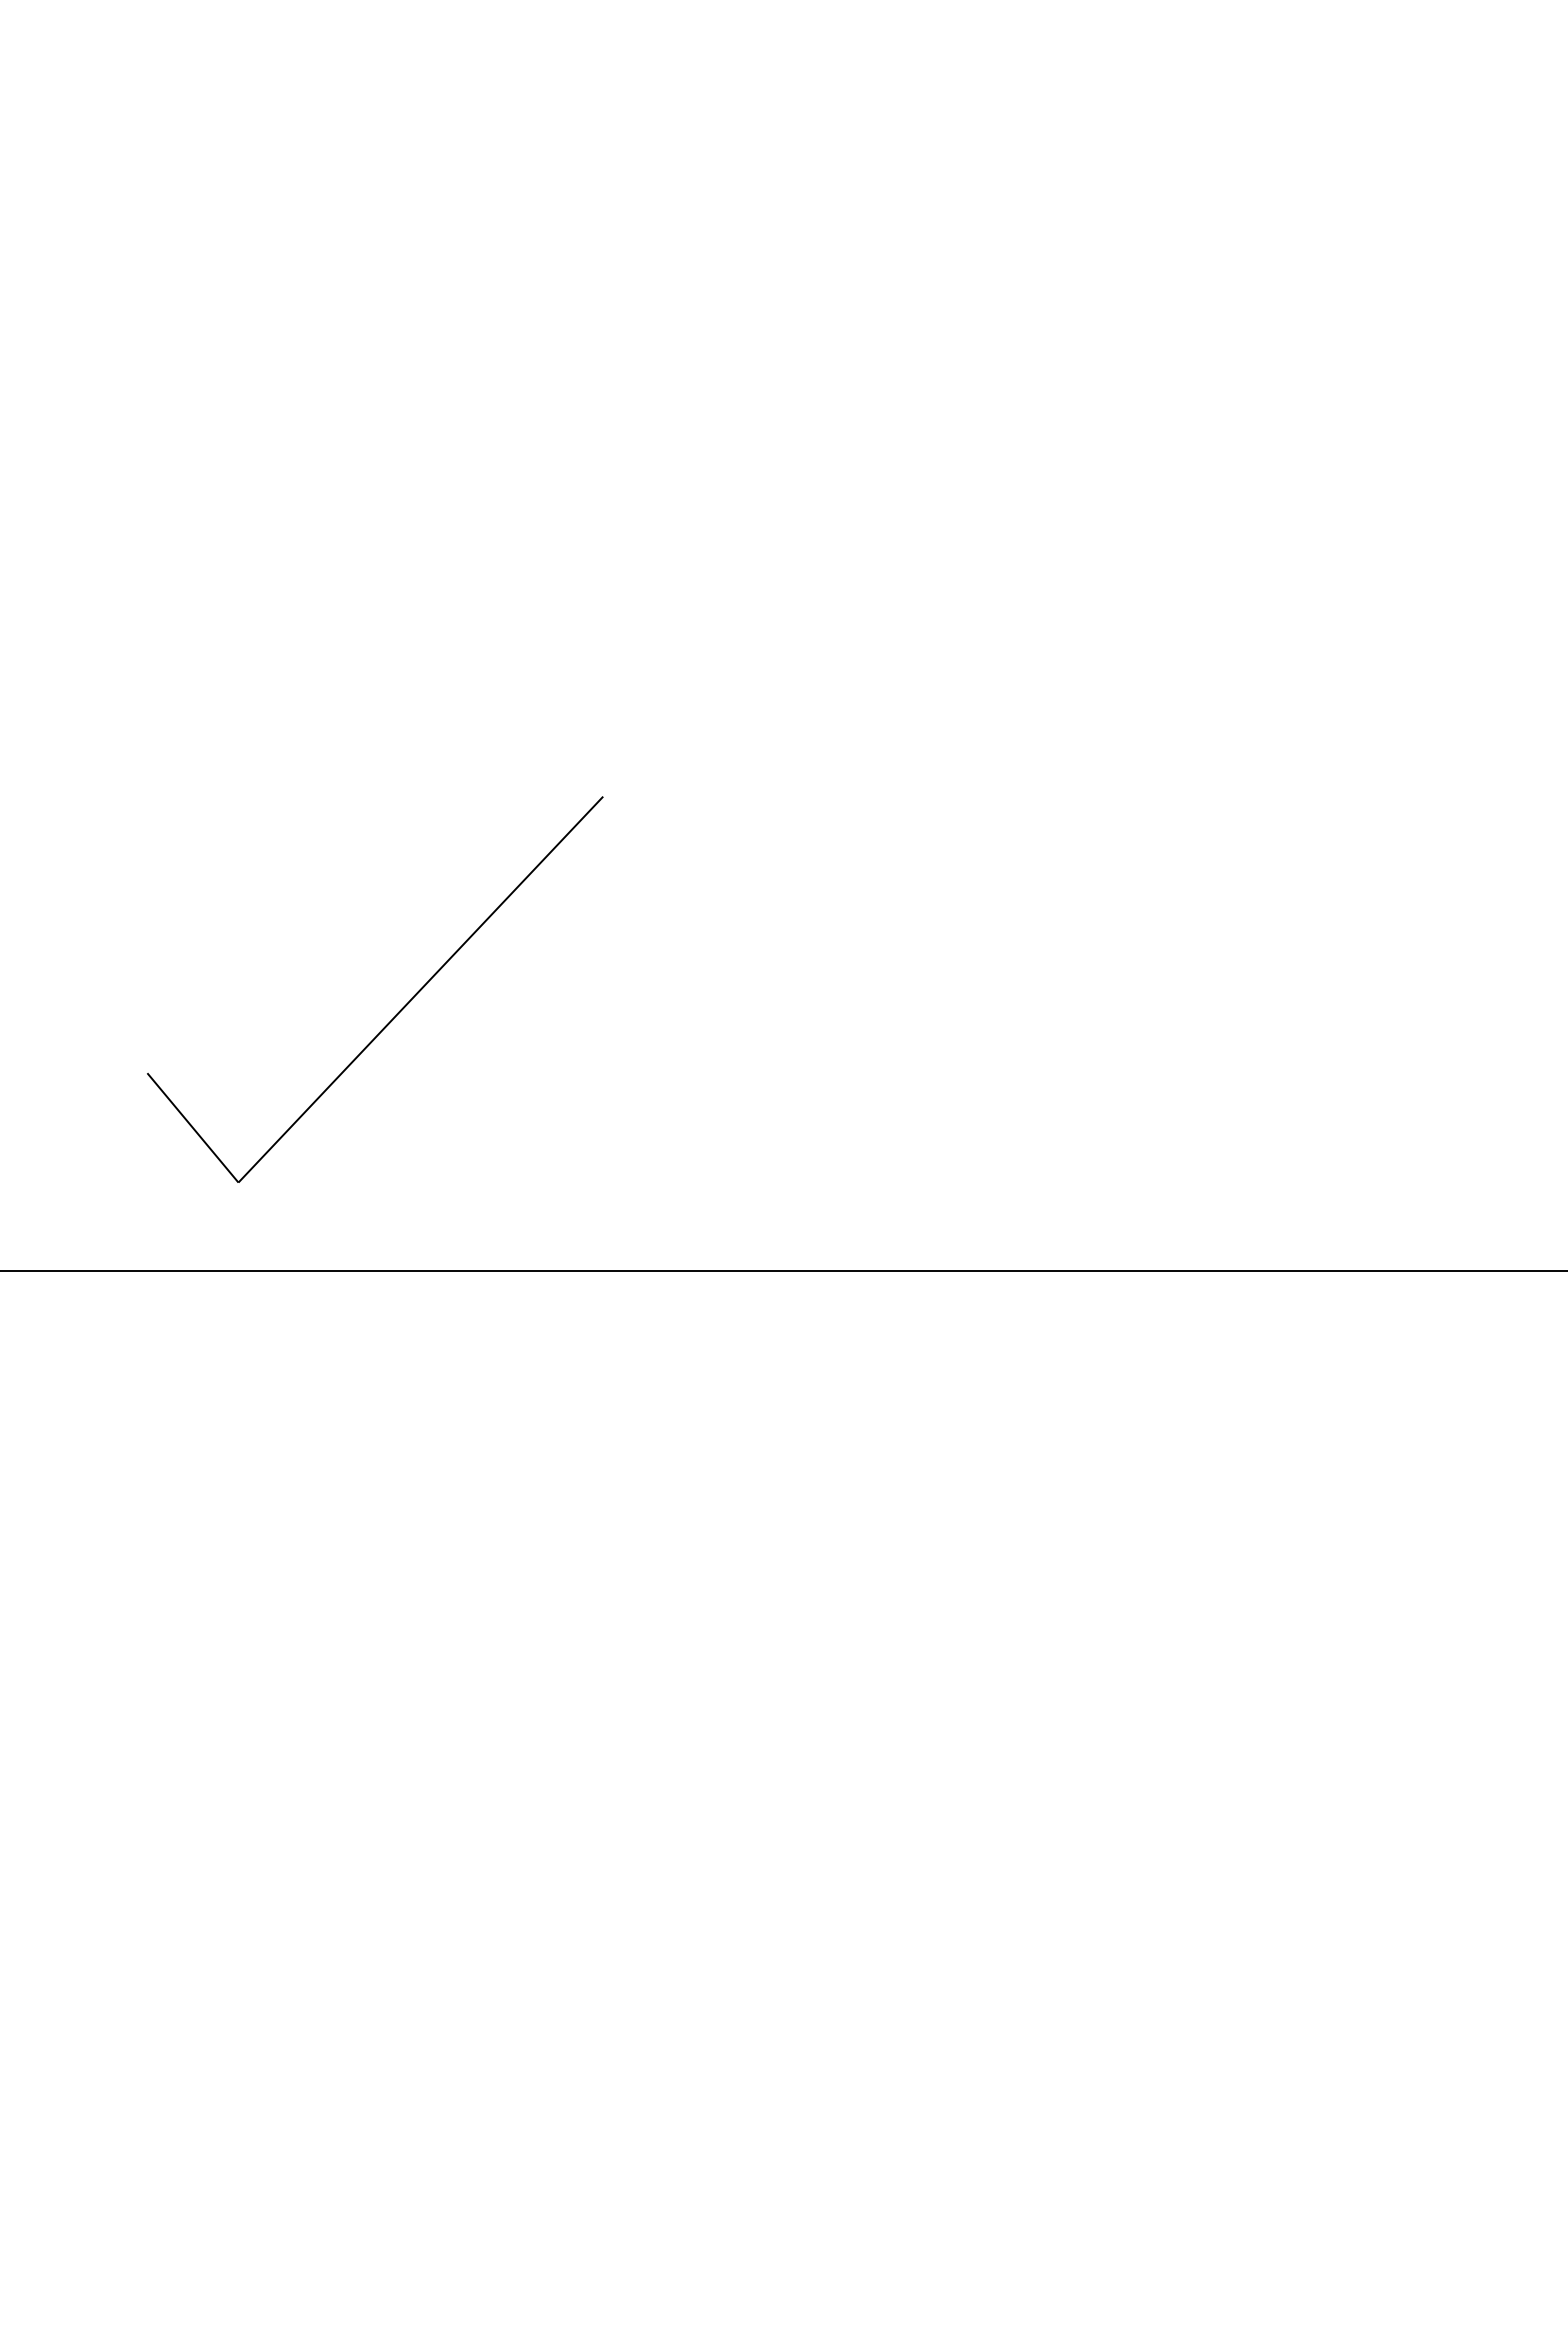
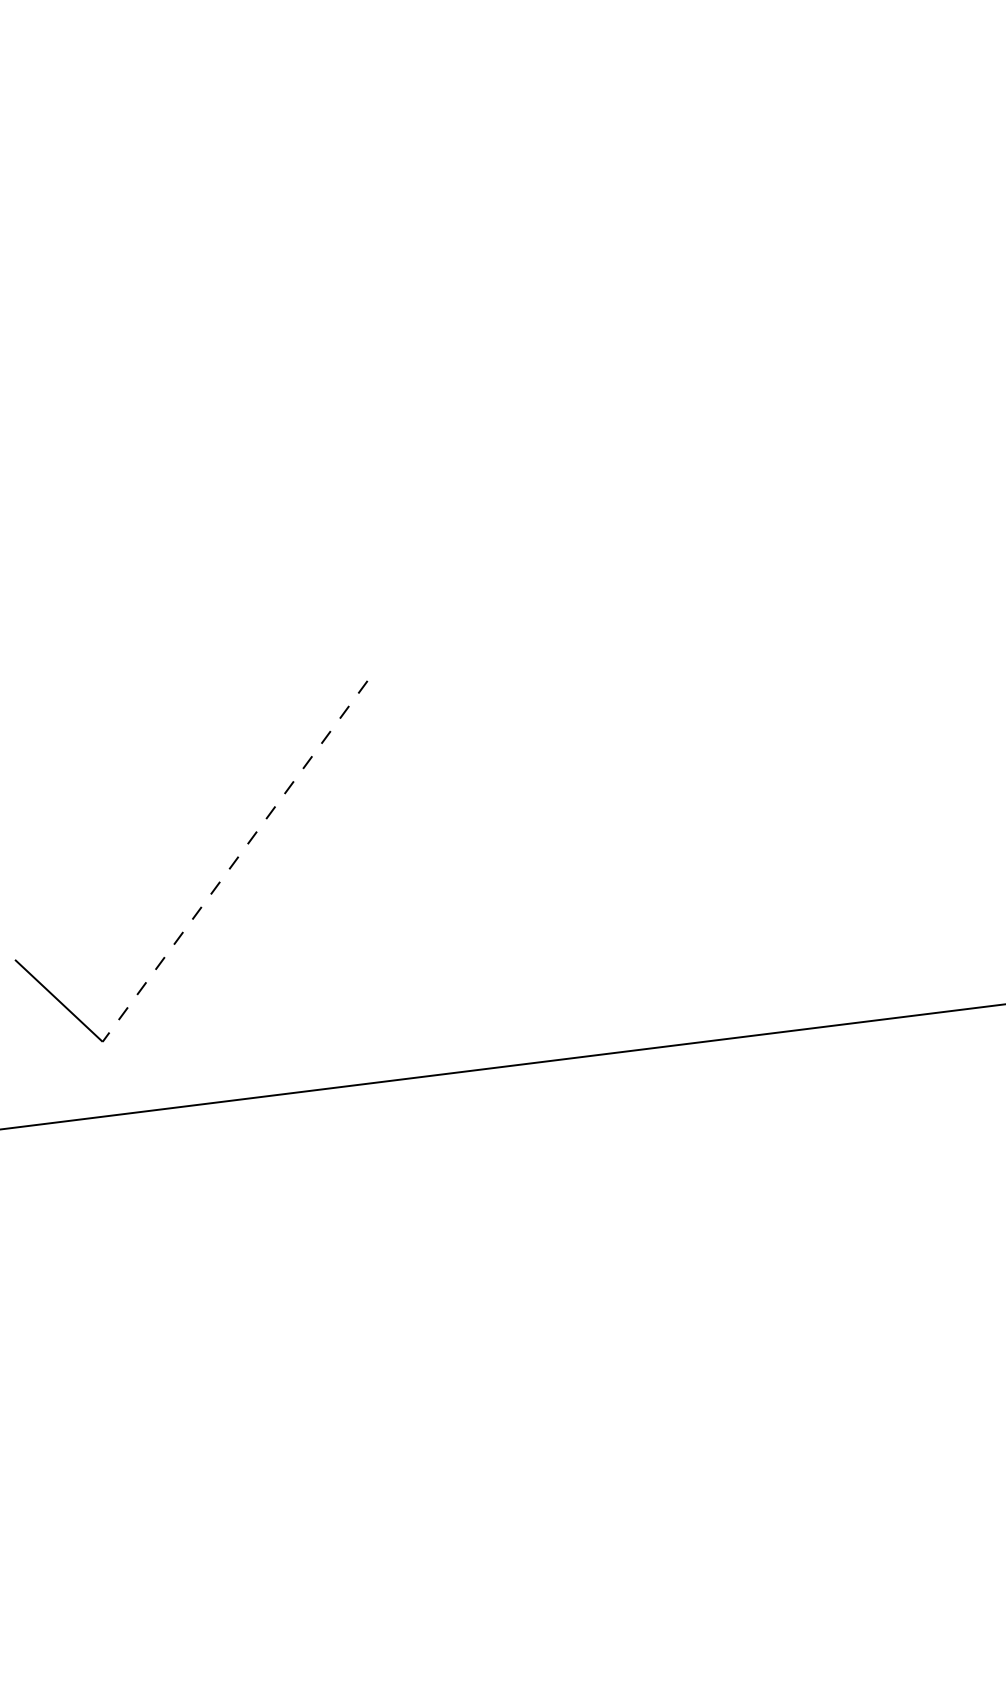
line: (420, 989) -> (234, 861), solid -> dashed

